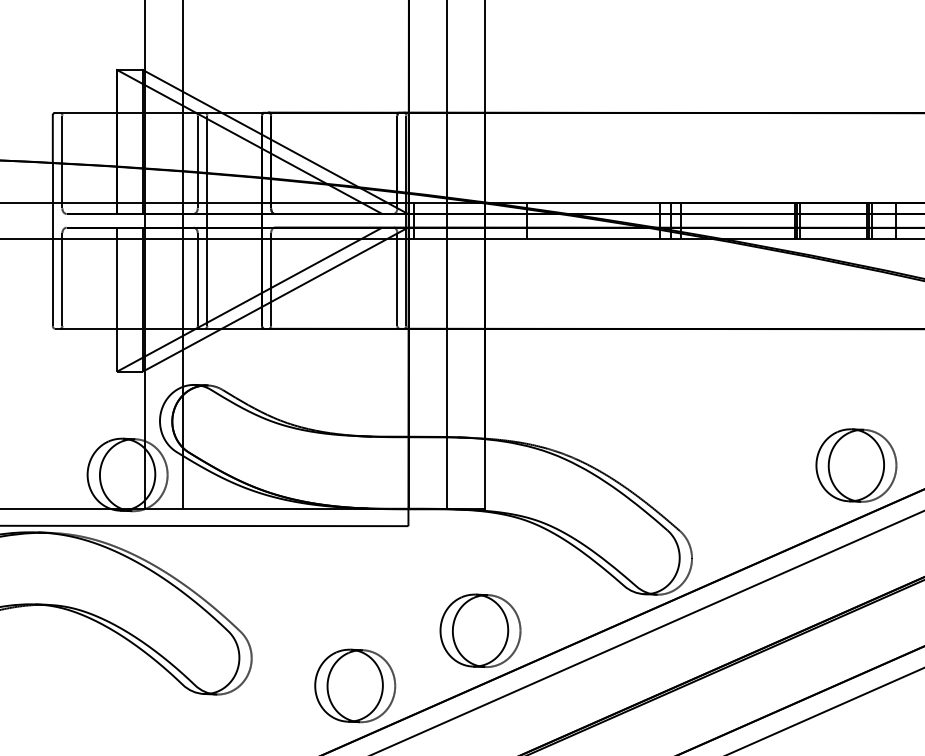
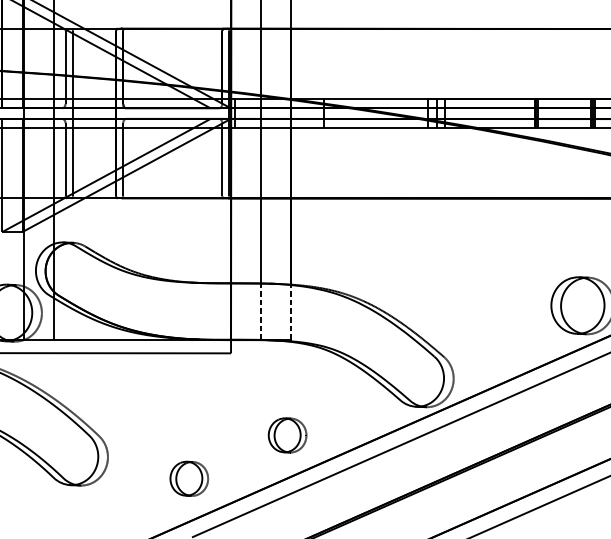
line: (446, 473) -> (260, 312), solid -> dashed
line: (485, 474) -> (291, 312), solid -> dashed
part: (480, 630) -> (287, 435), size x0.6
part: (355, 685) -> (189, 478), size x0.6

